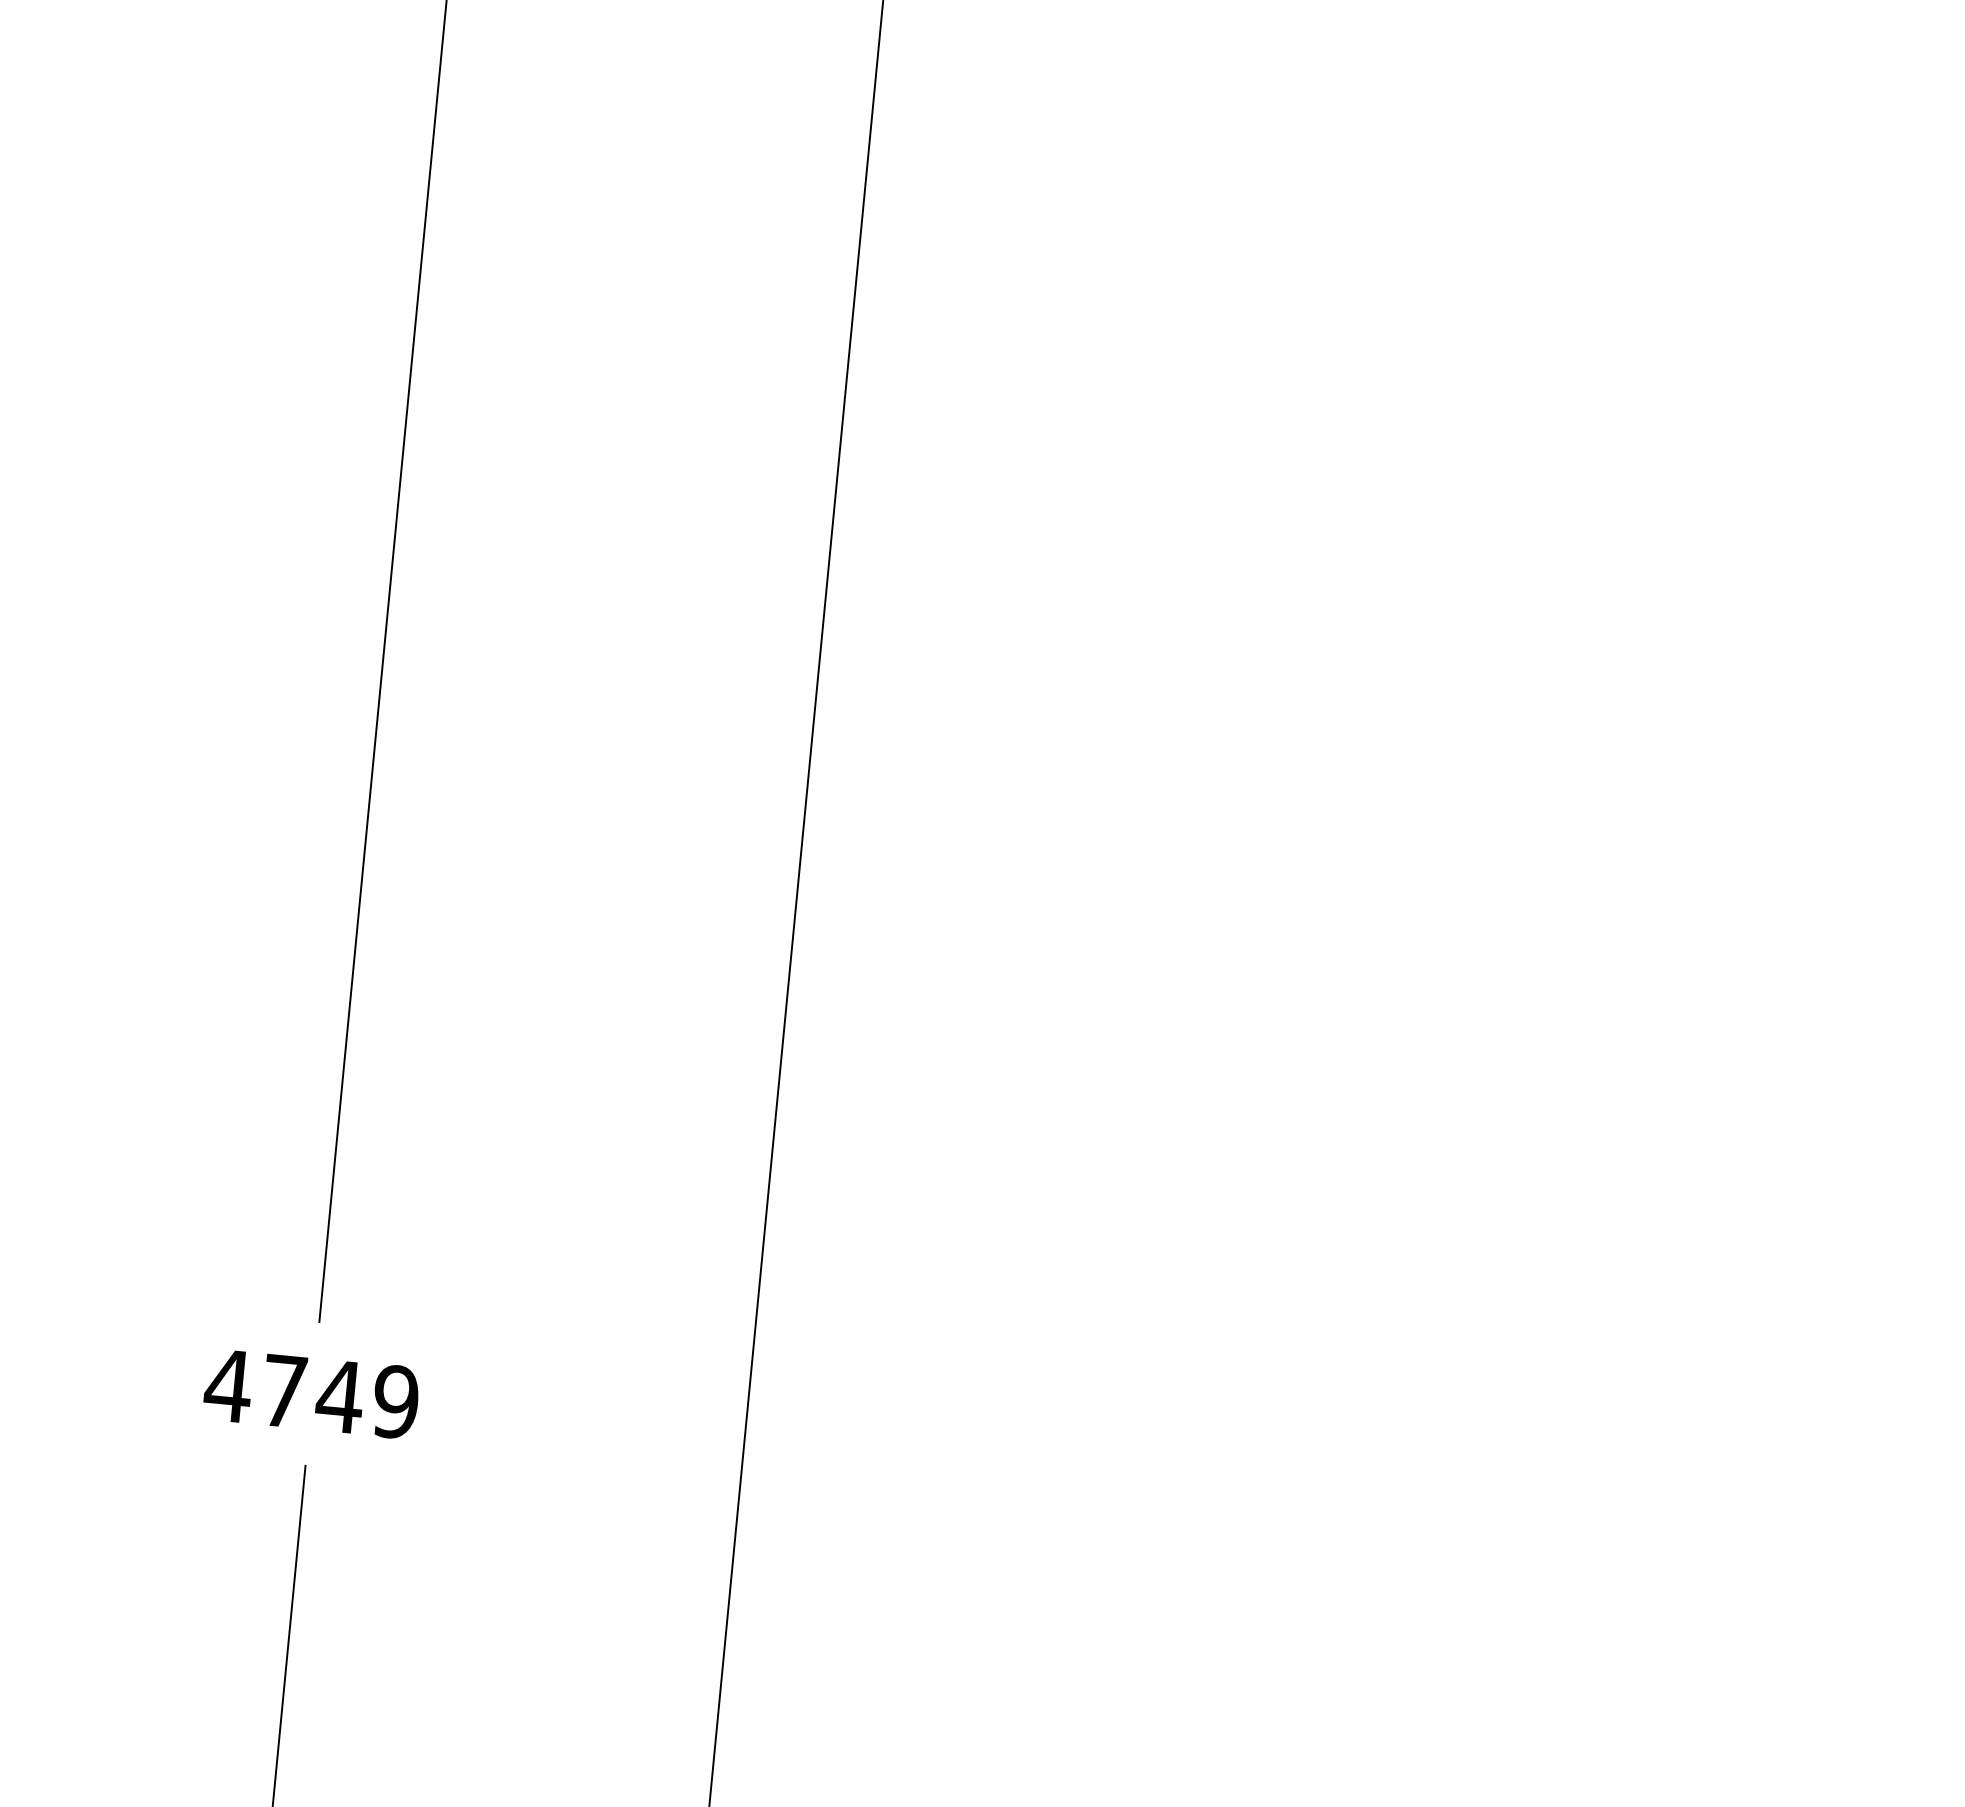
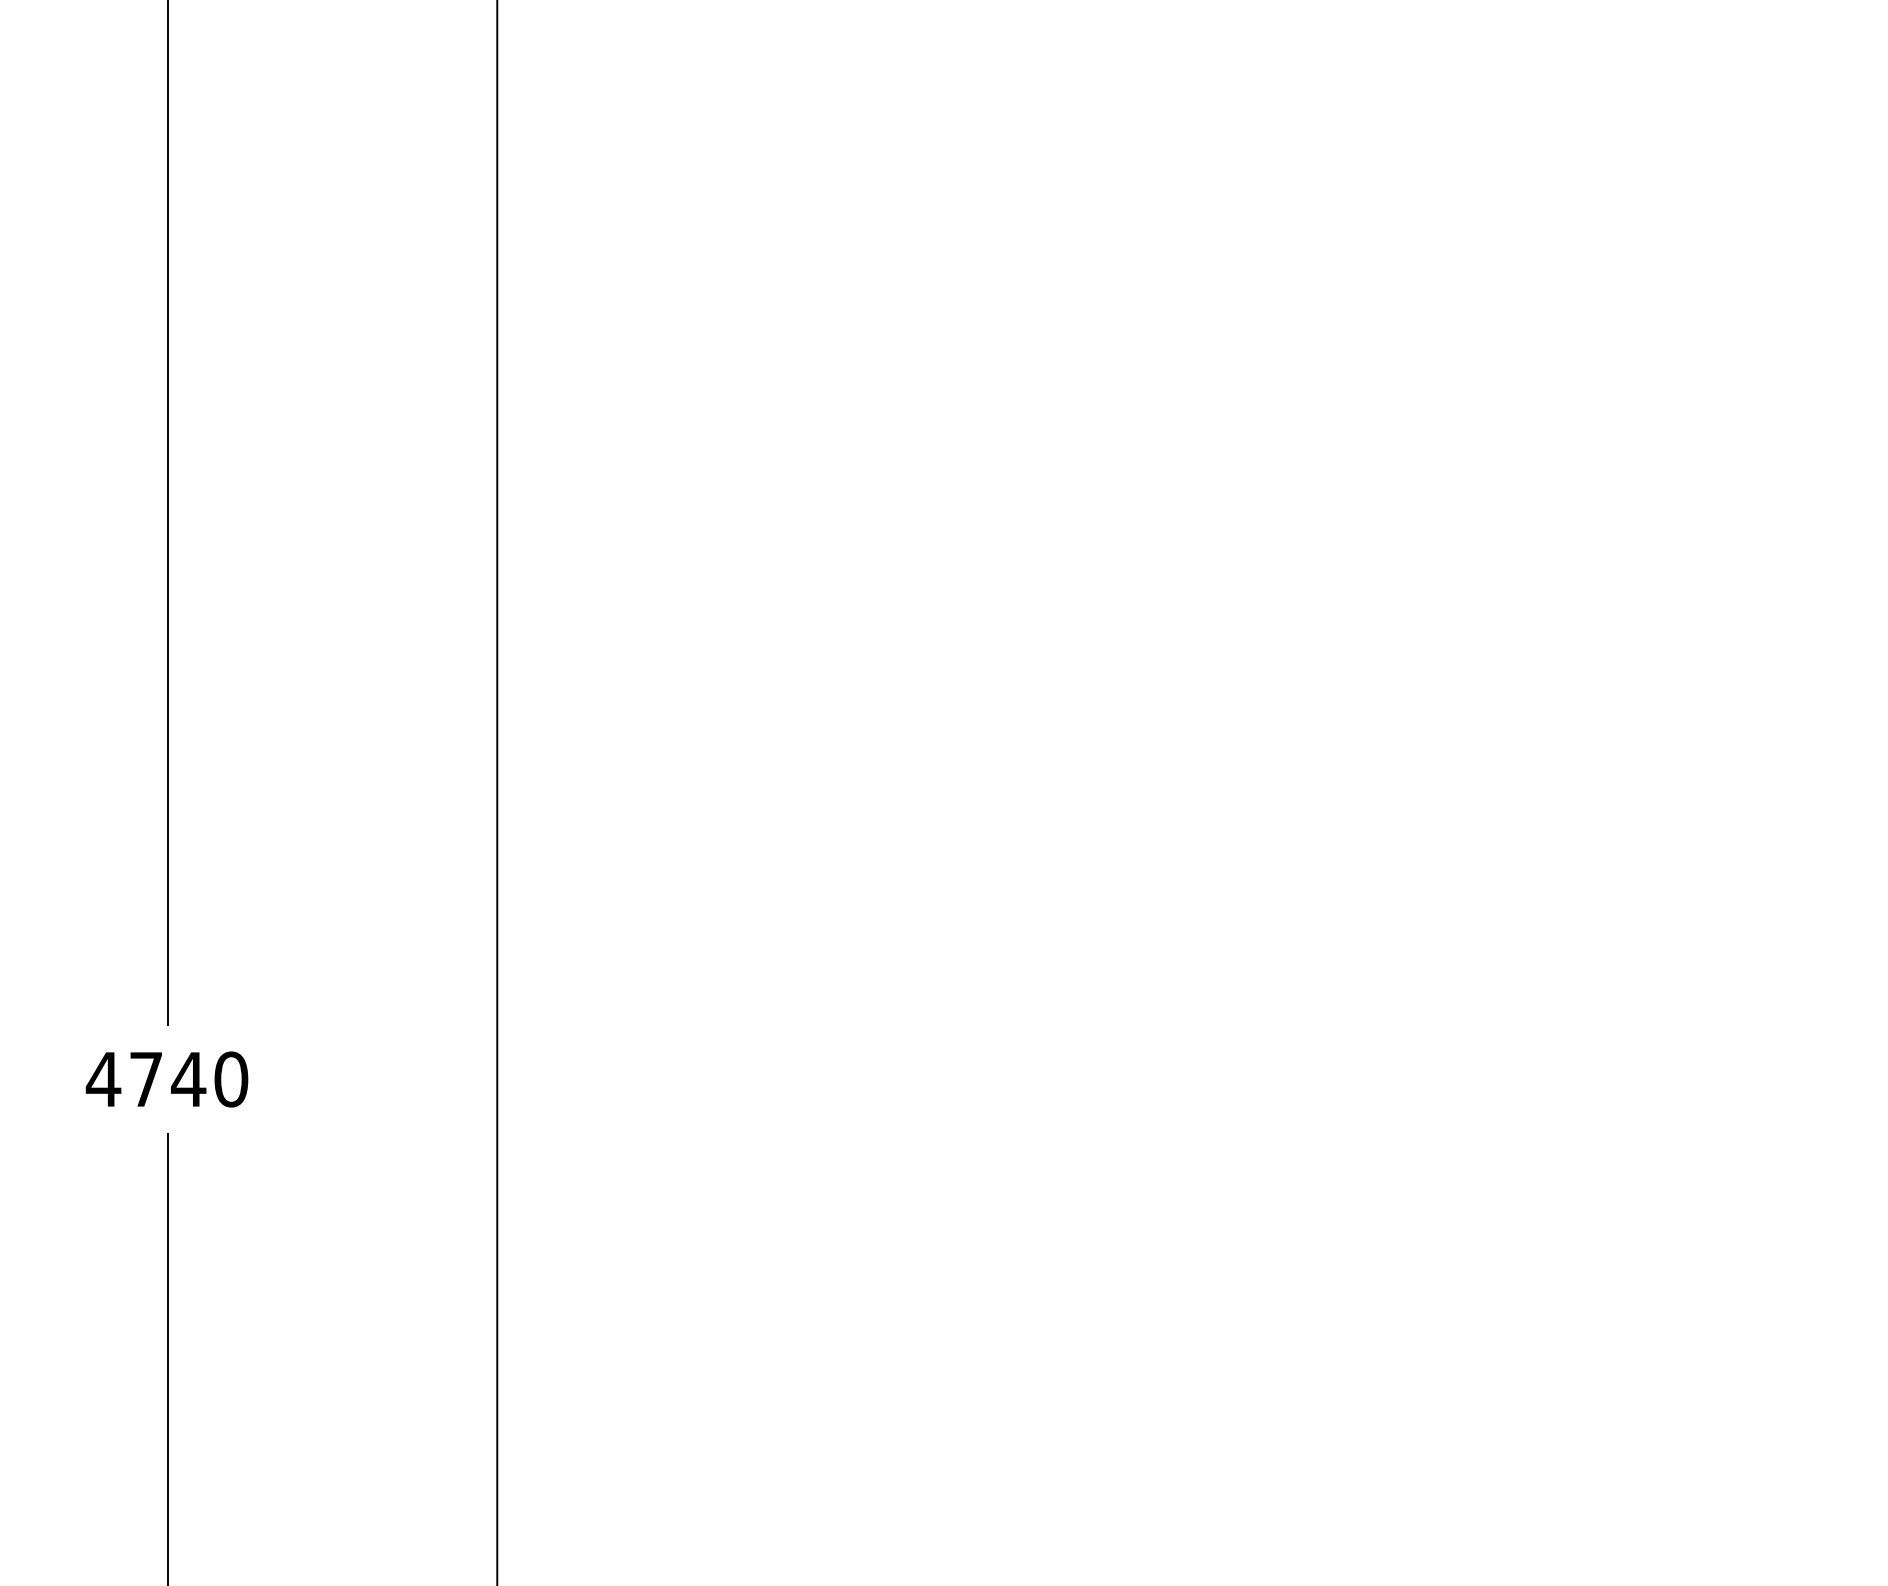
text: (396, 1402) -> (231, 1079), 4749 -> 4740

